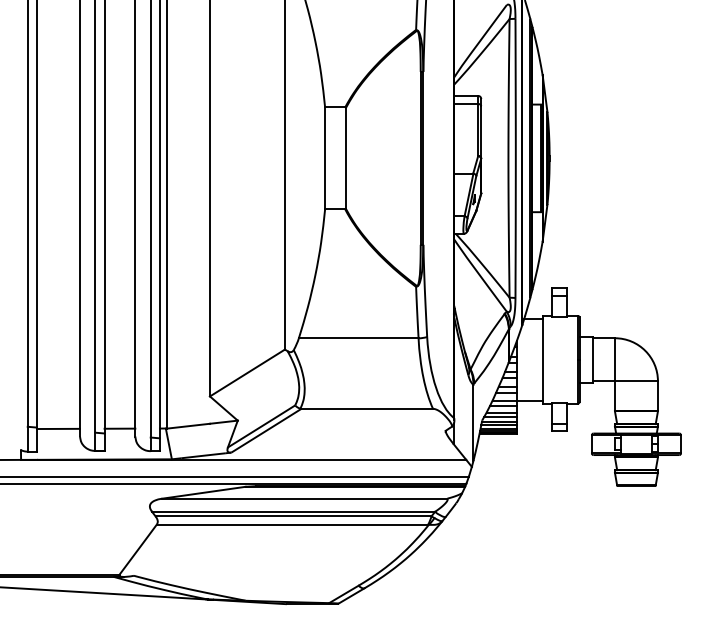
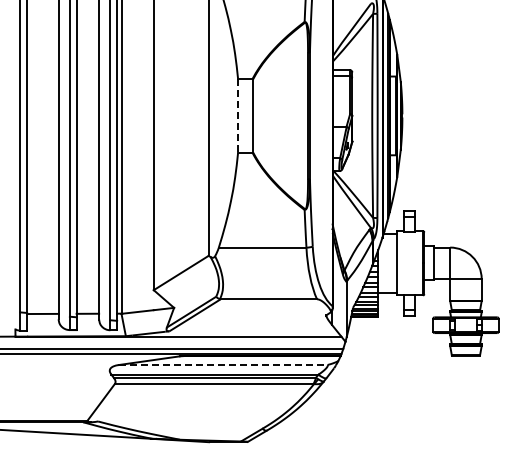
line: (325, 159) -> (238, 116), solid -> dashed
line: (305, 499) -> (223, 365), solid -> dashed

